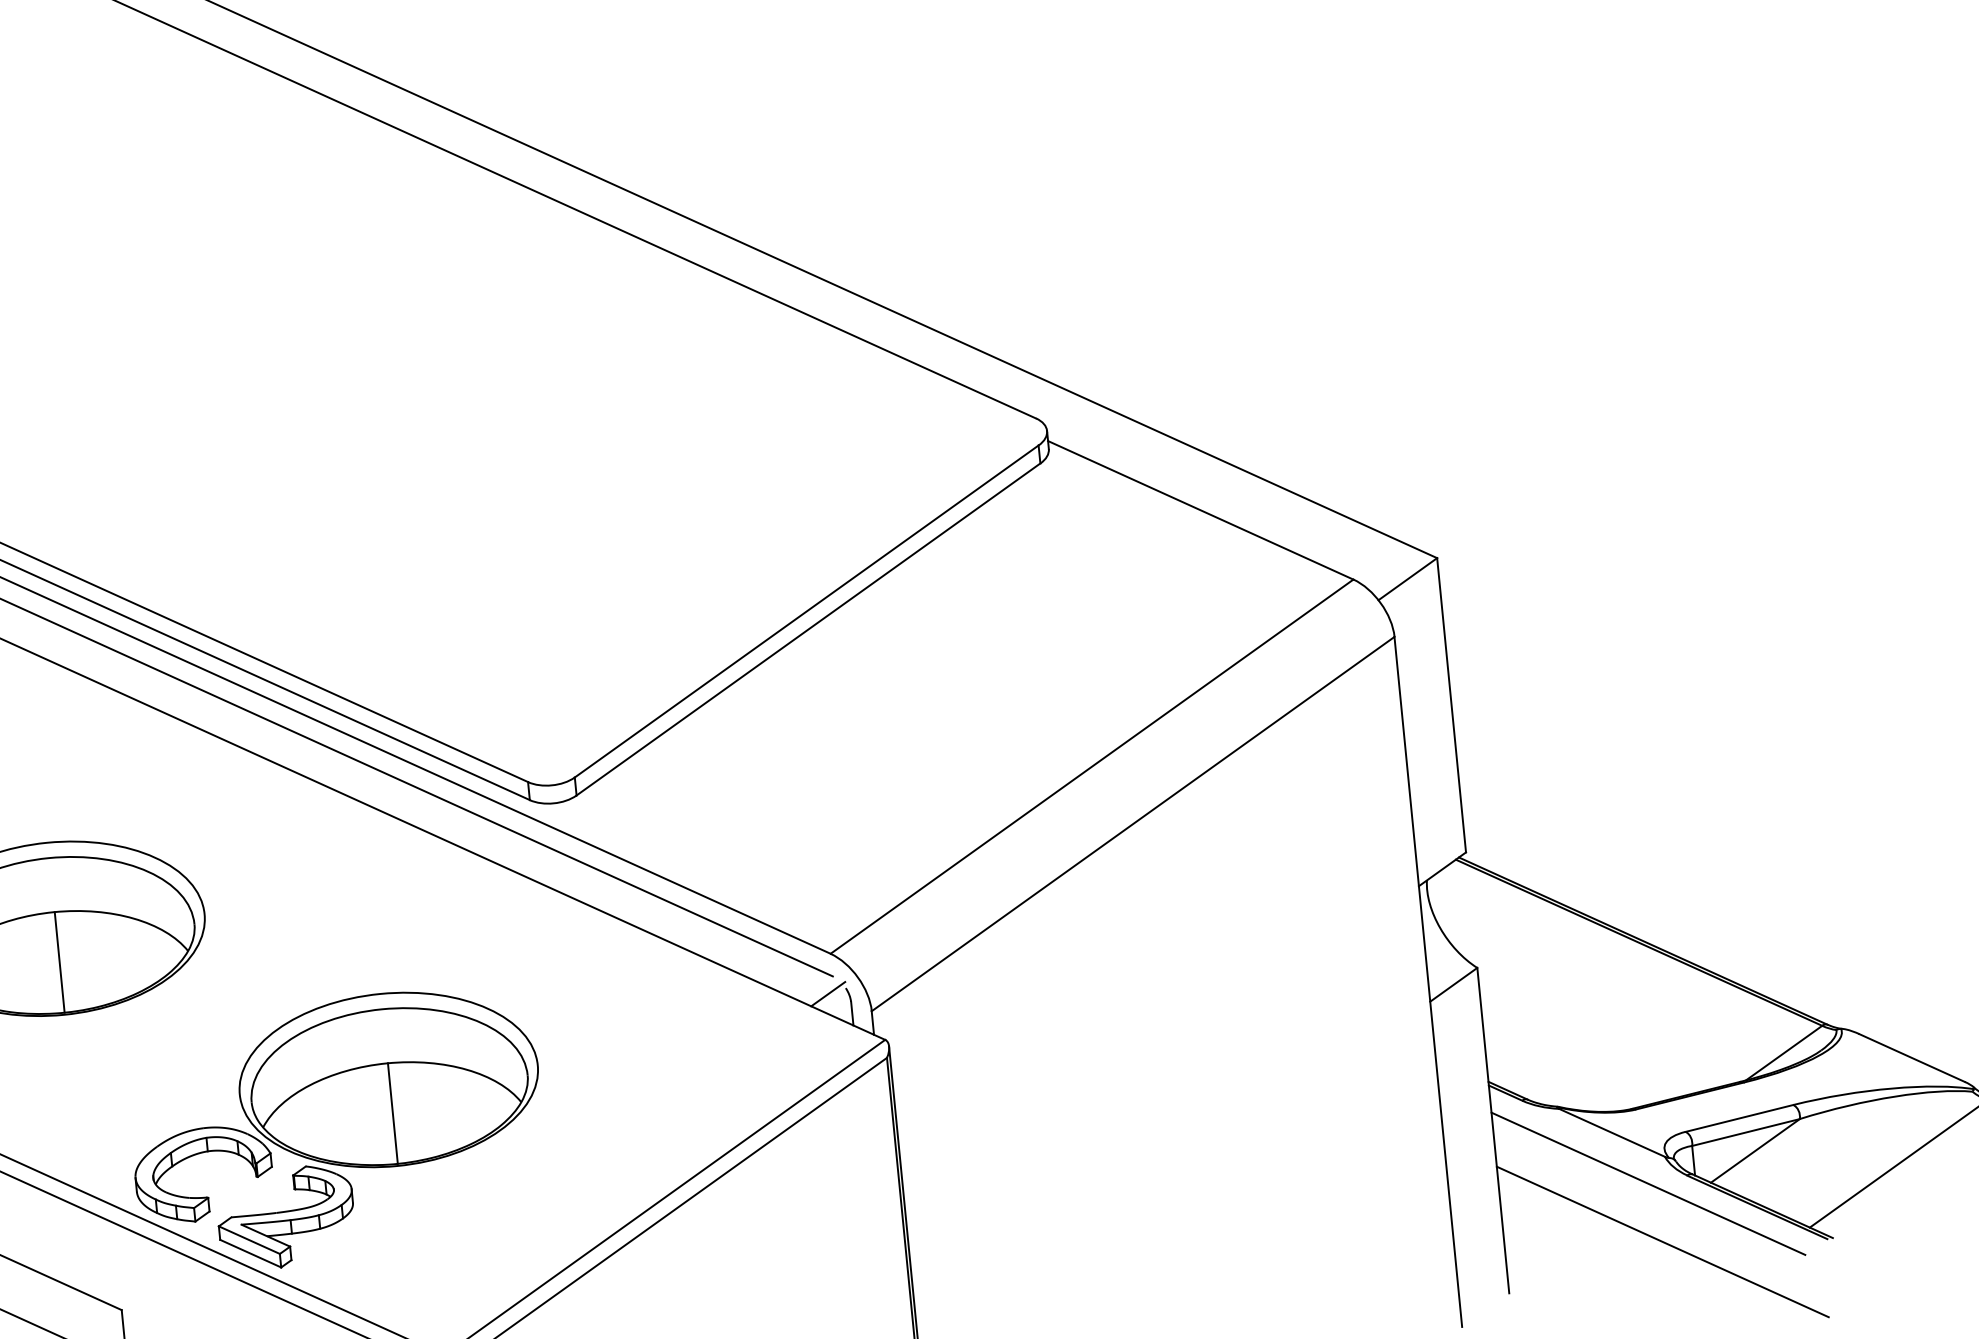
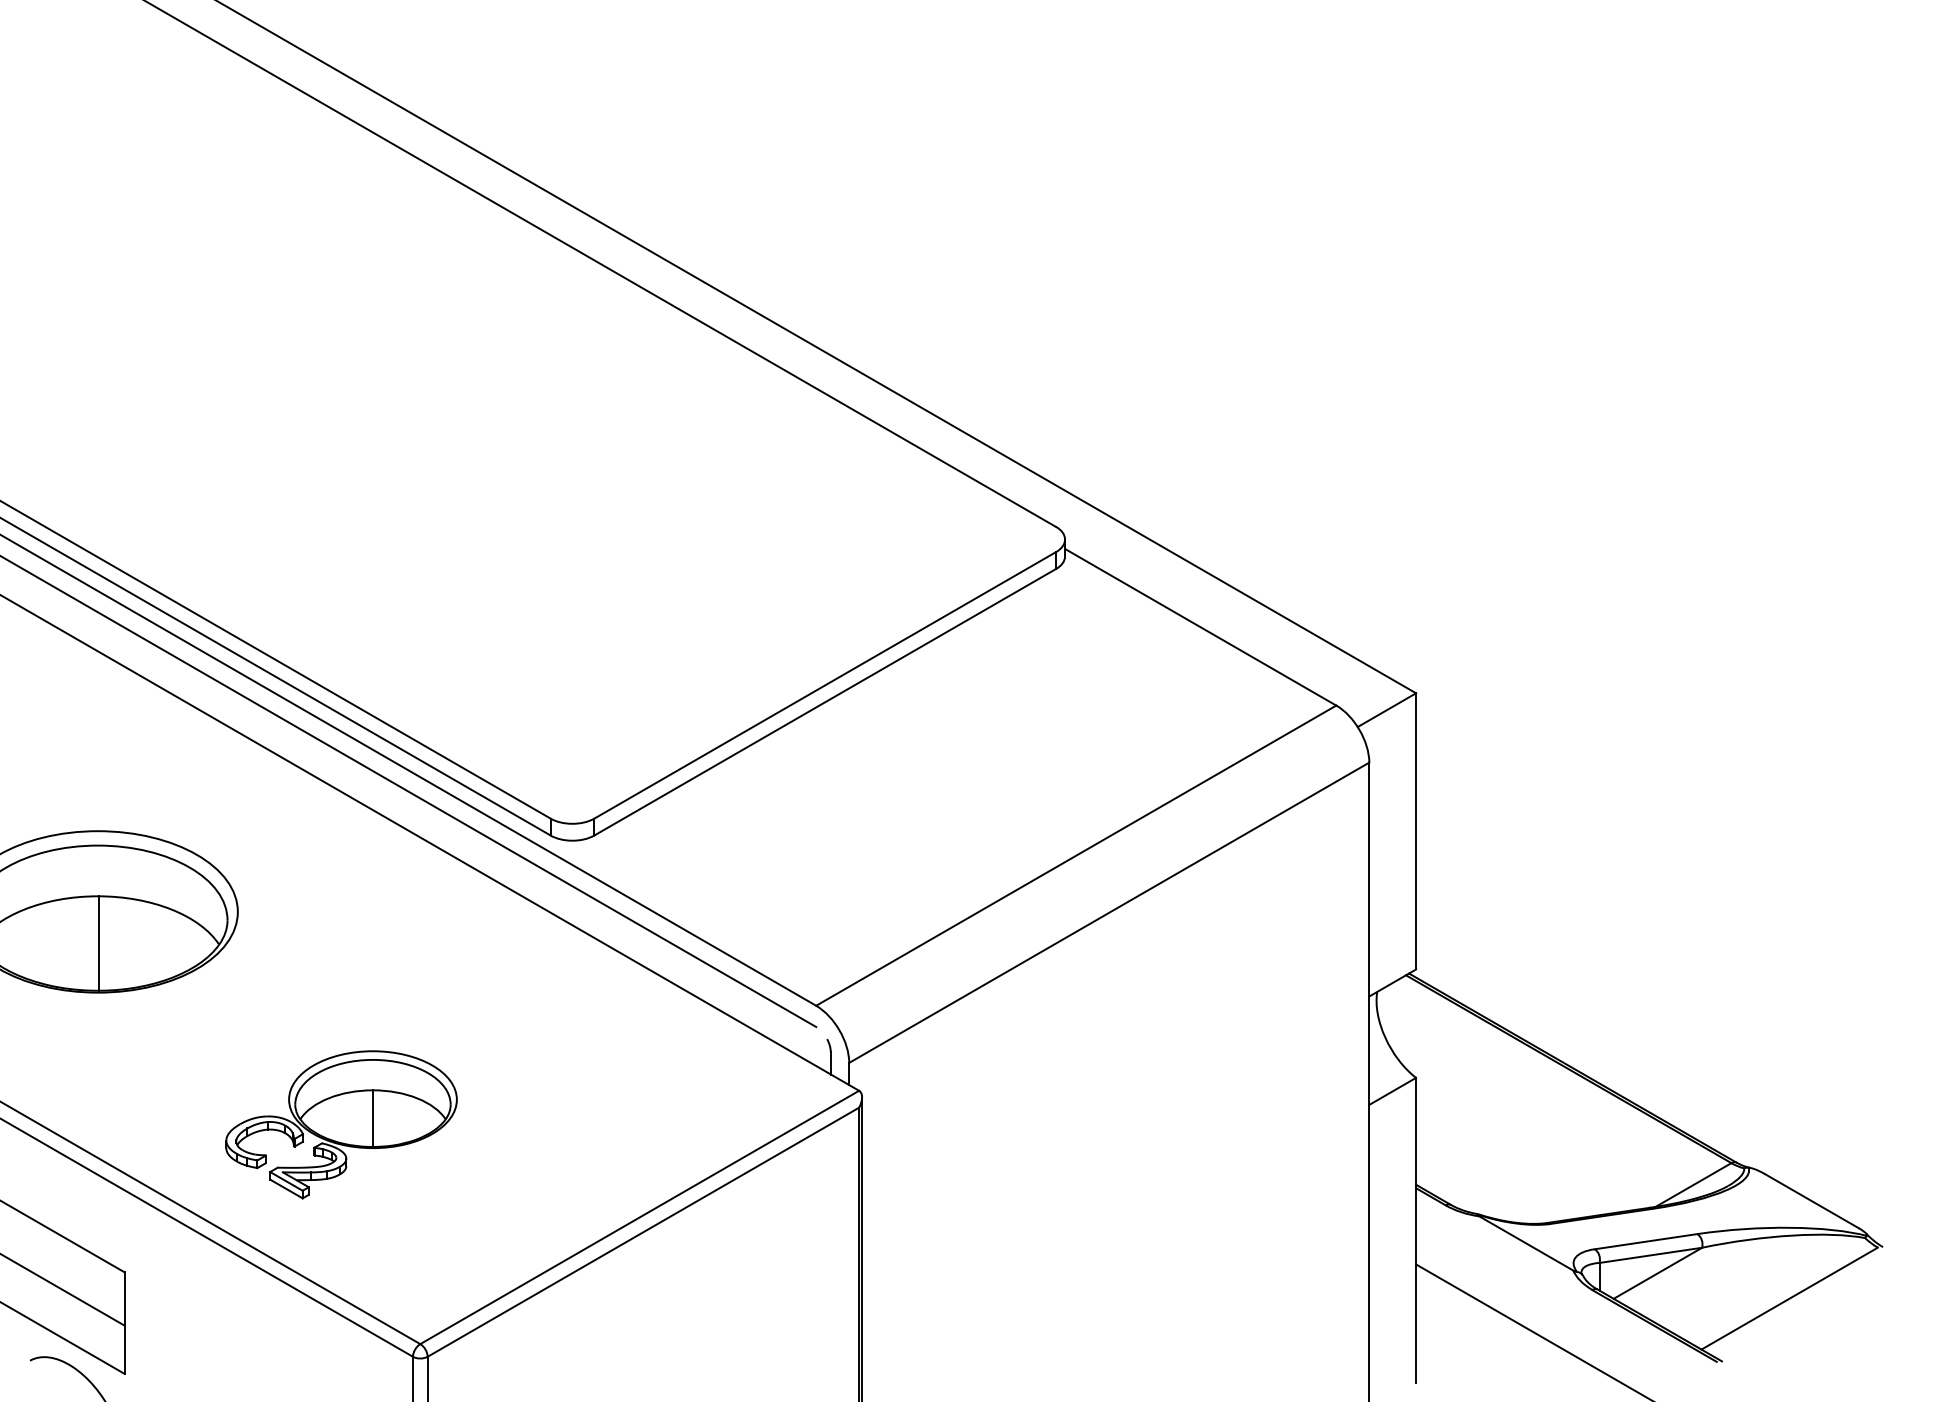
line: (828, 993) -> (810, 1042), removed
part: (337, 1129) -> (341, 1124), size x0.6
line: (1648, 1183) -> (1555, 1293), removed

